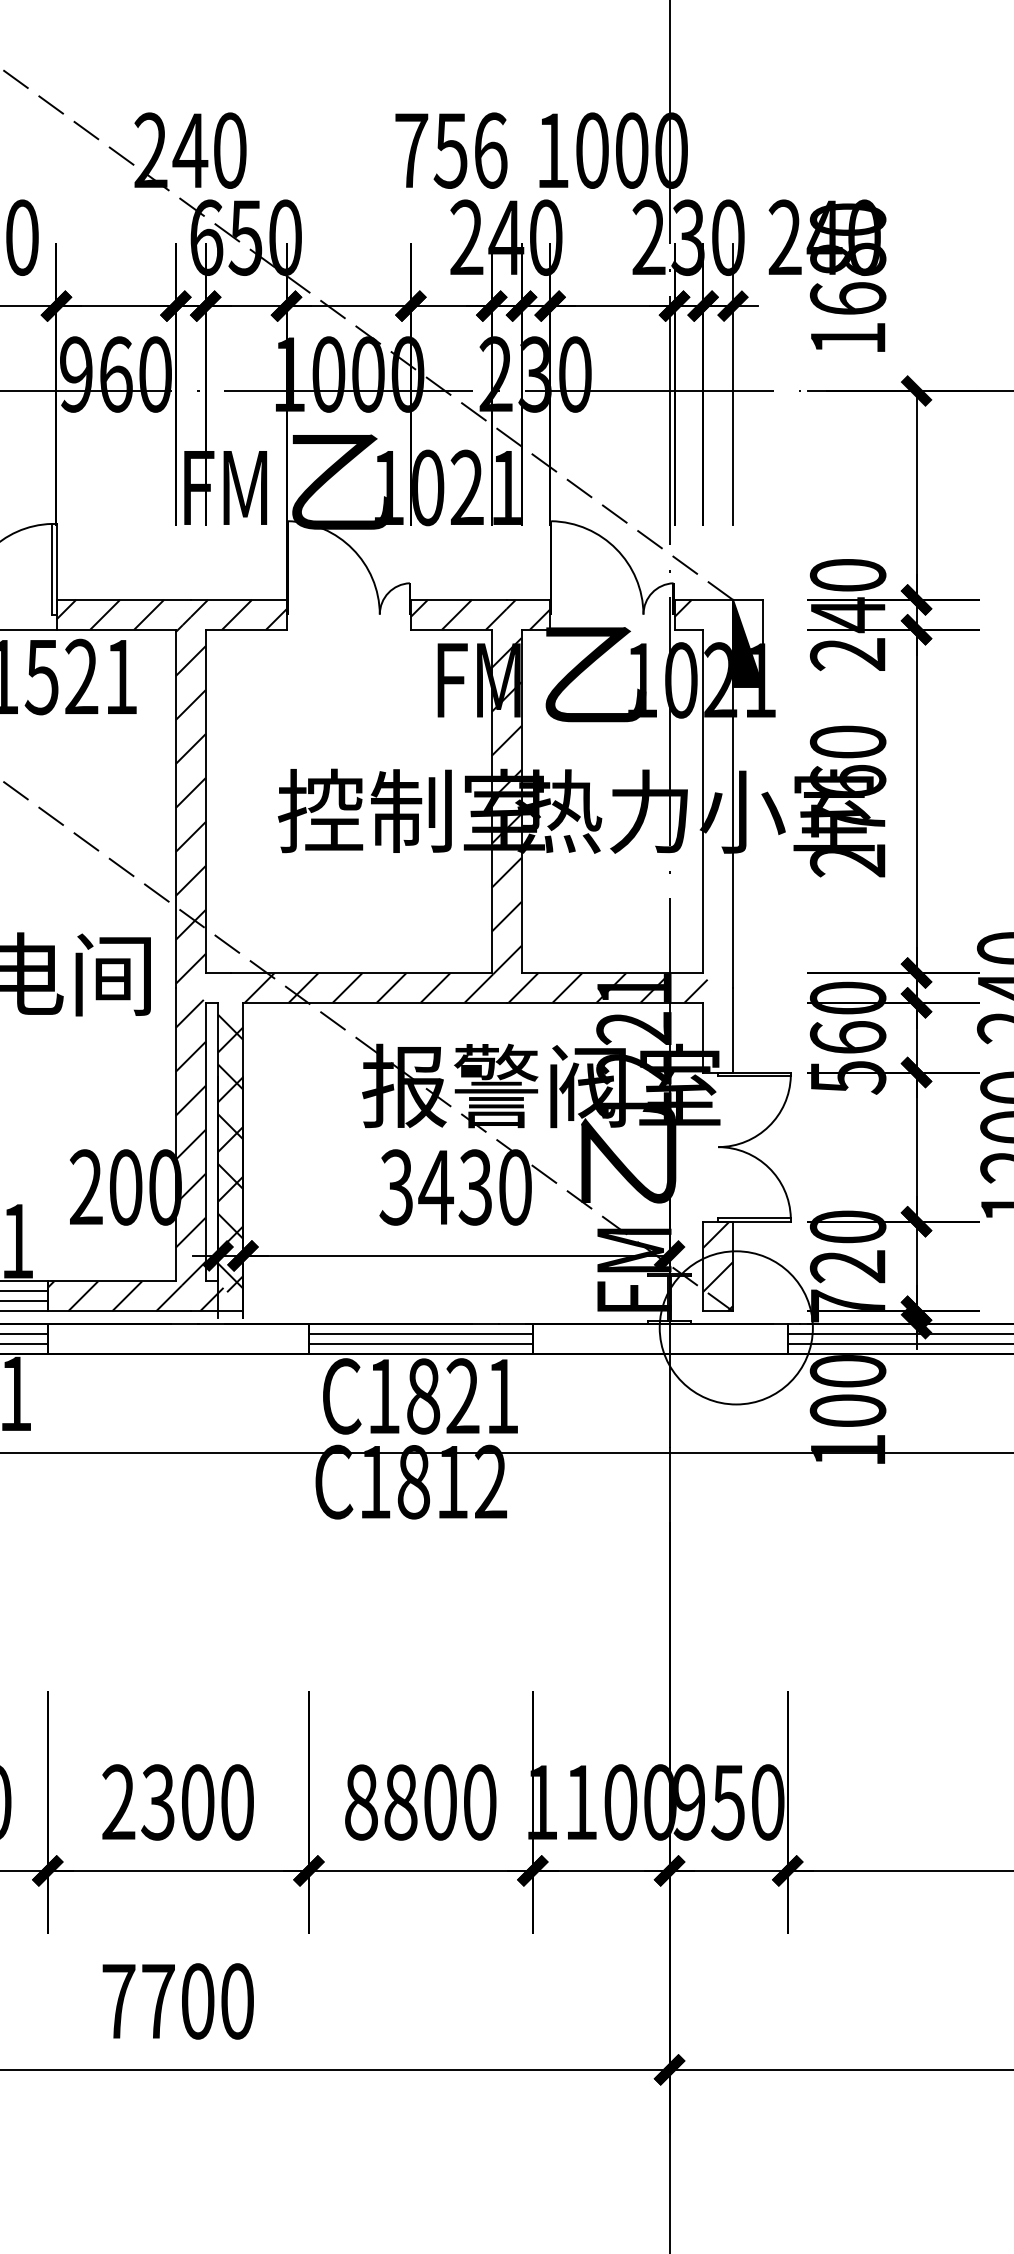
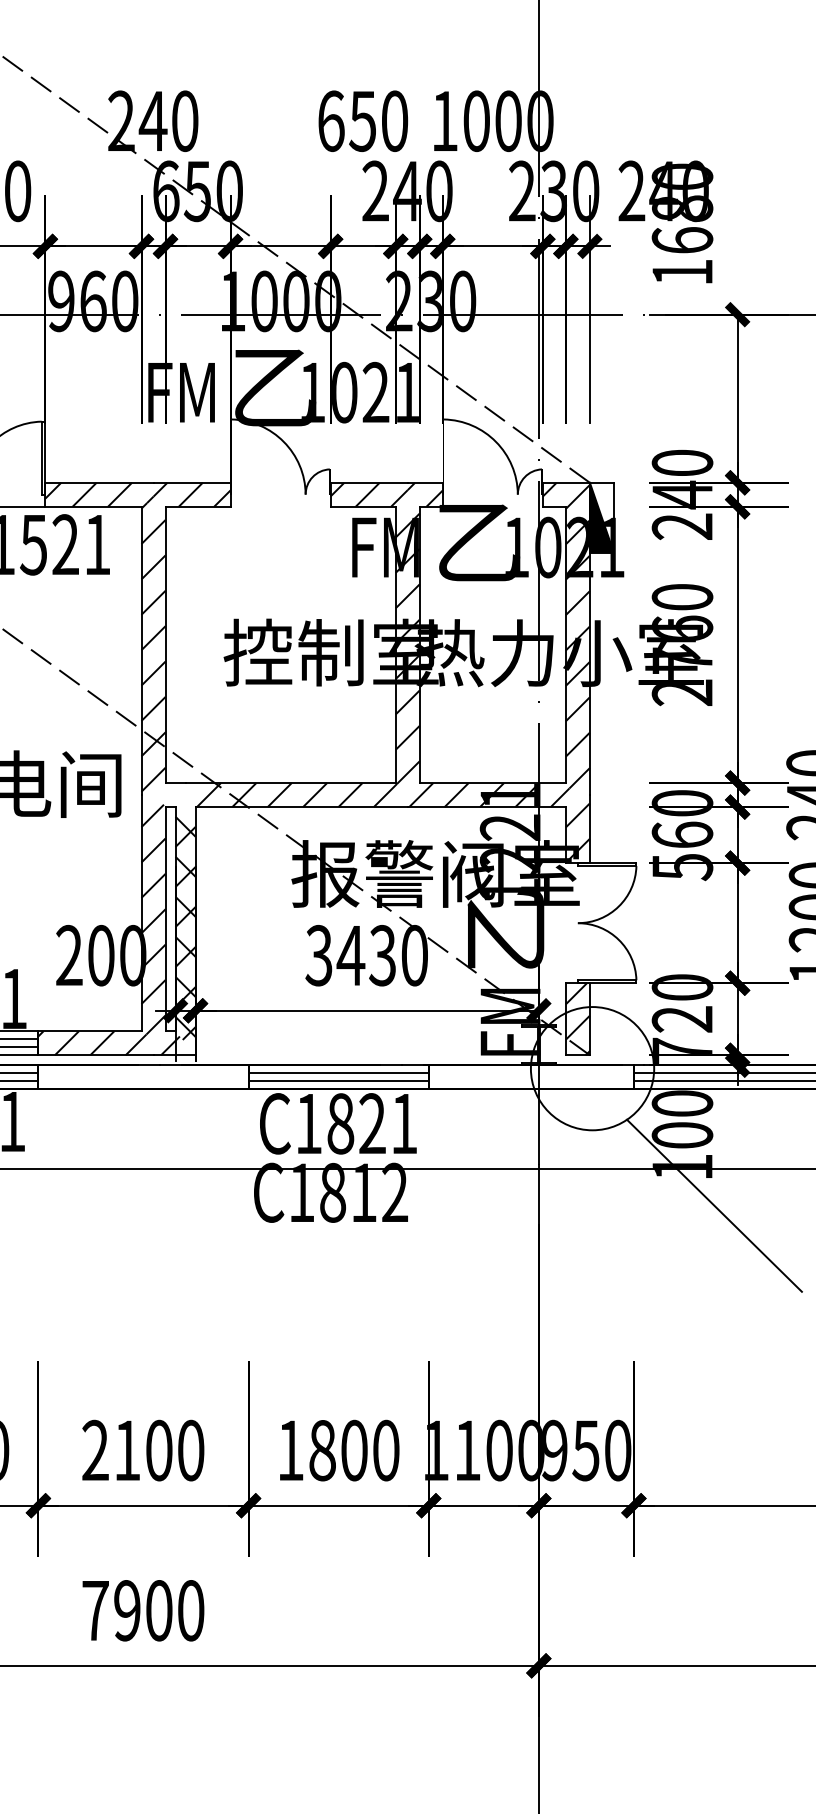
text: (451, 150) -> (363, 121), 756 -> 650
hatch: (718, 790) -> (578, 636), added
hatch: (718, 1035) -> (578, 833), added
line: (887, 1498) -> (714, 1205), added
text: (157, 1802) -> (126, 1450), 2300 -> 2100
text: (361, 1802) -> (290, 1450), 8800 -> 1800
text: (158, 2001) -> (127, 1610), 7700 -> 7900

